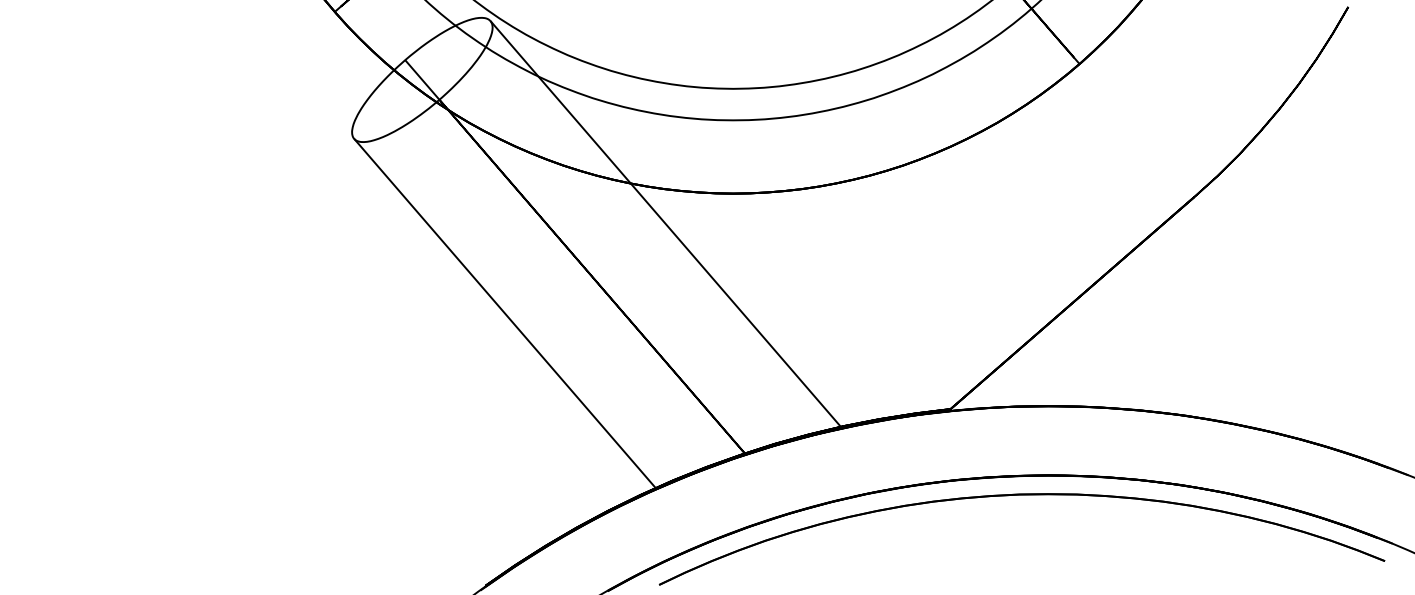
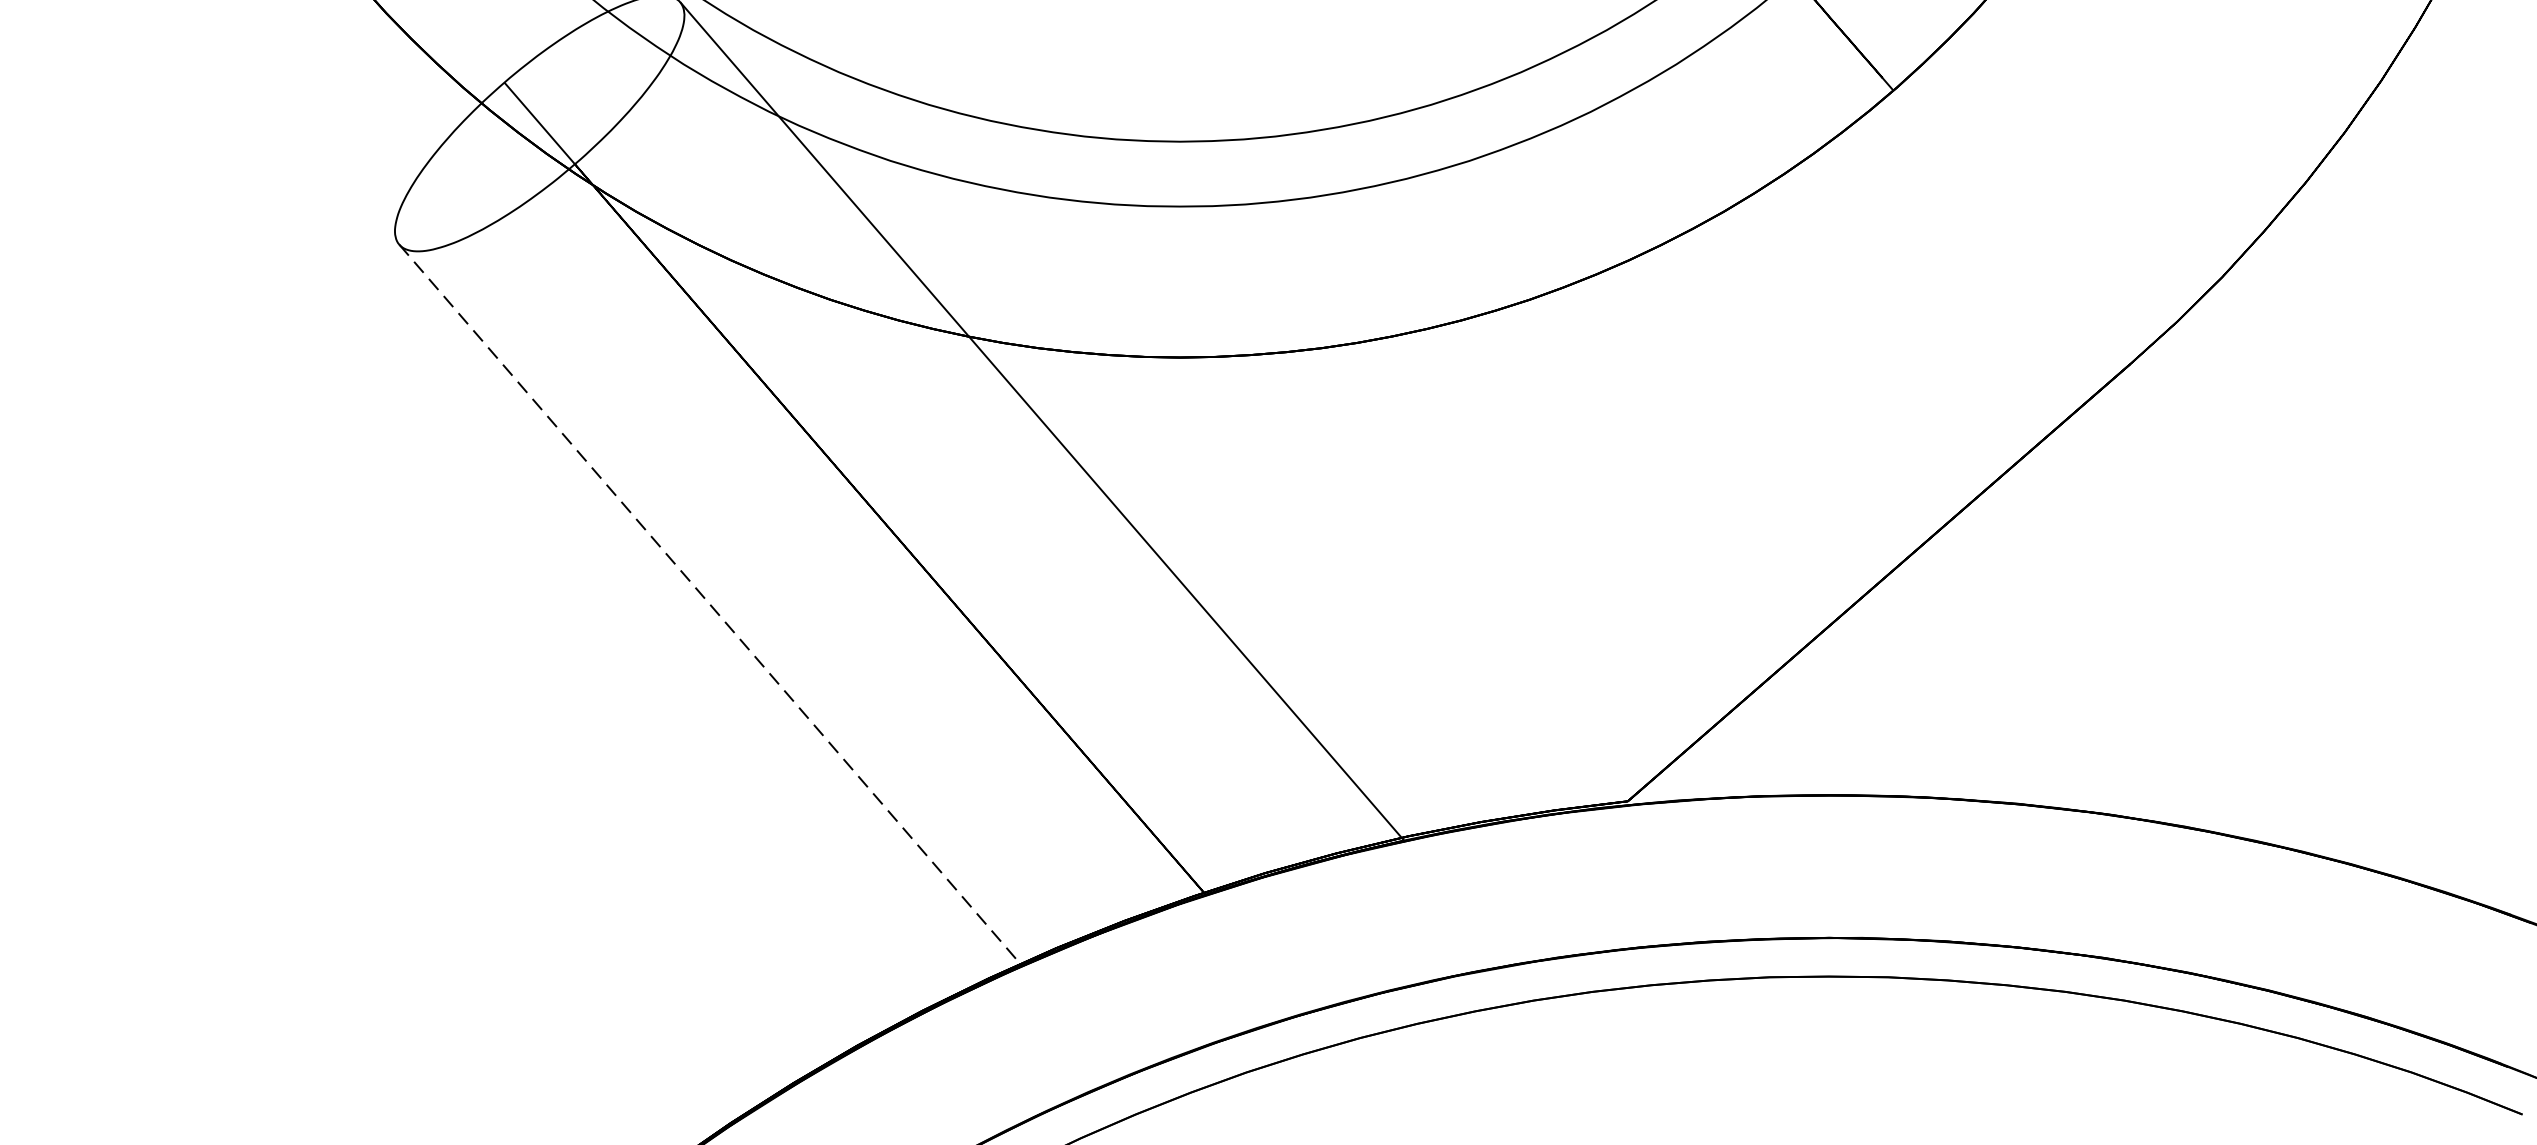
line: (505, 314) -> (710, 606), solid -> dashed

